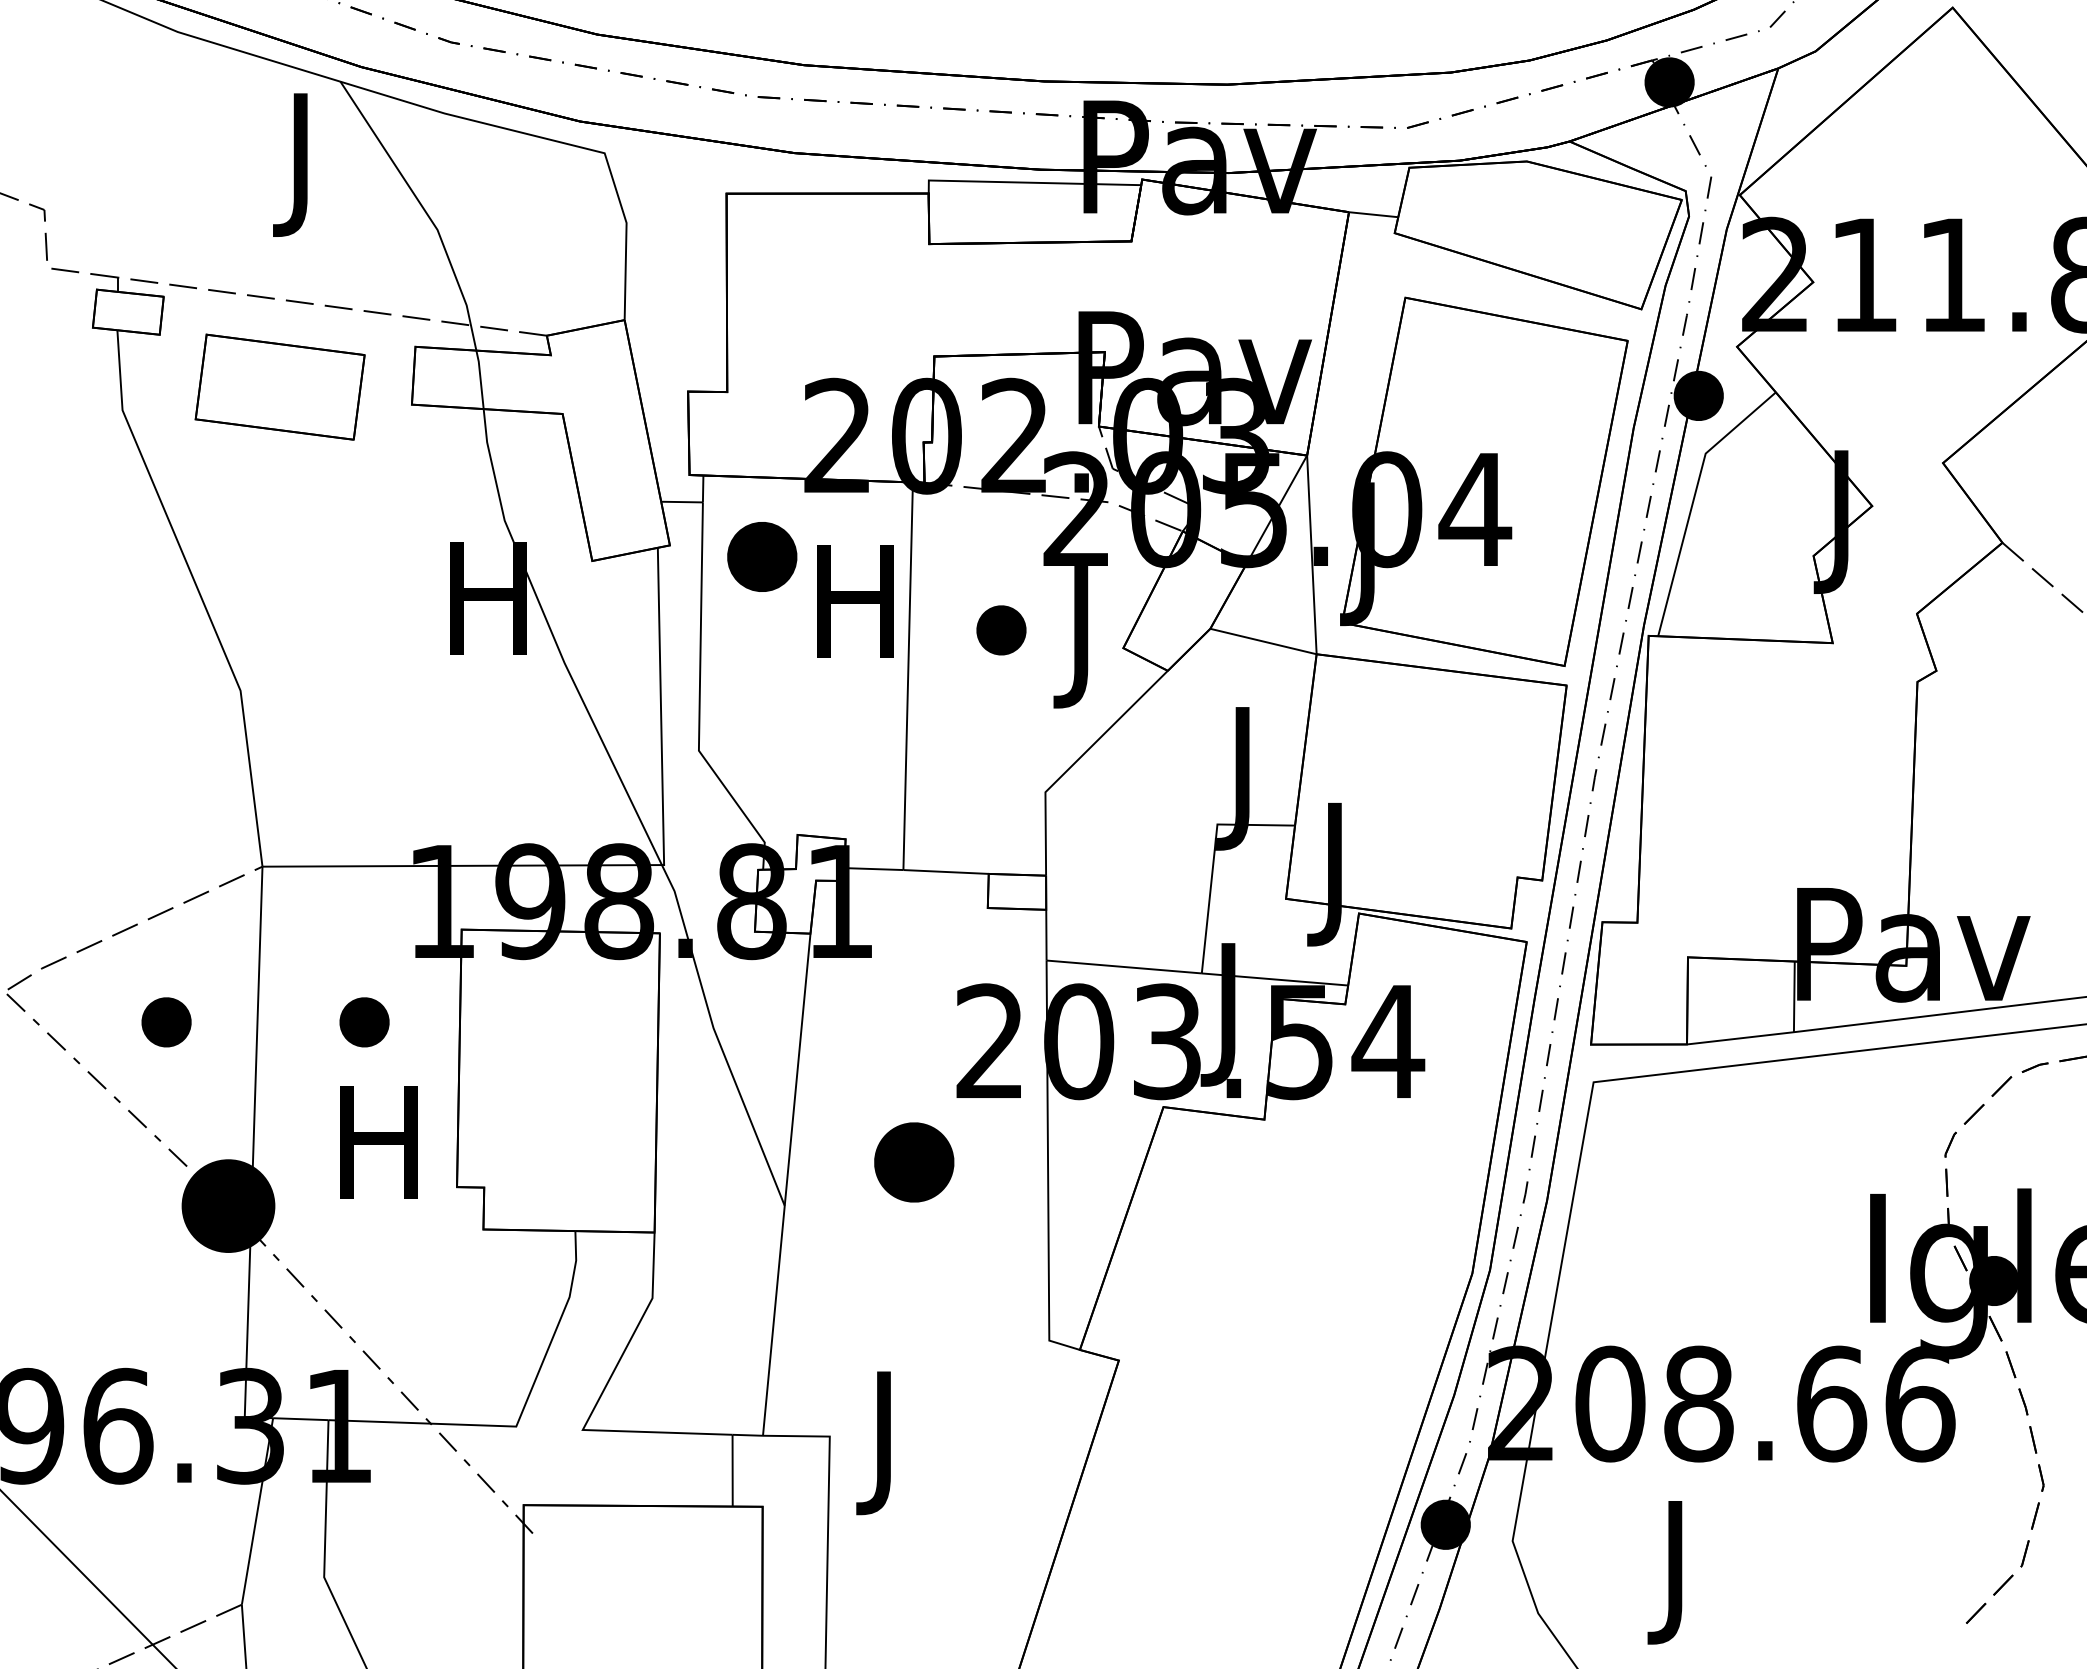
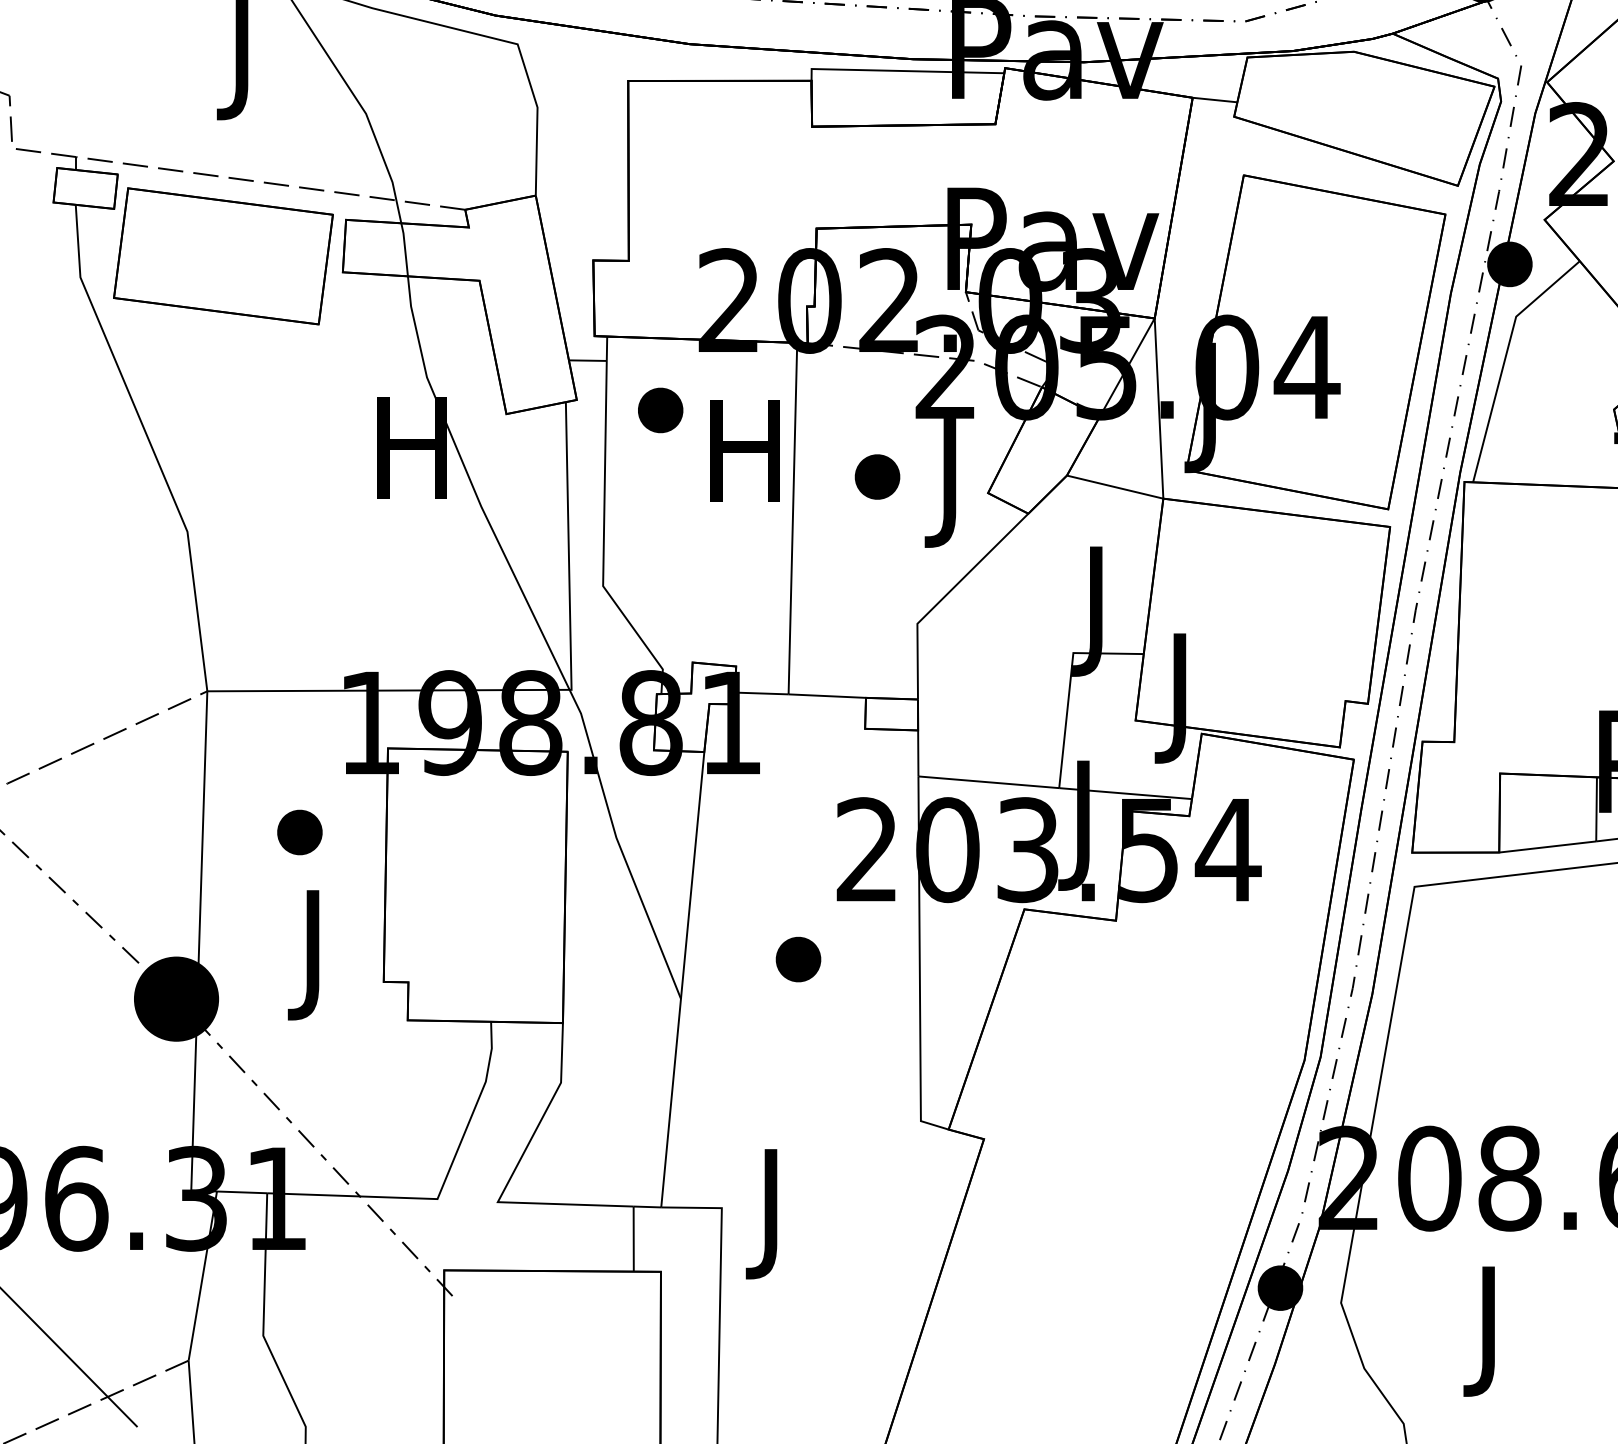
part: (279, 387) -> (222, 256), size x1.43
part: (762, 556) -> (660, 410), size x0.71
part: (166, 1022) -> (120, 832), removed
text: (378, 1157) -> (312, 955), H -> J
part: (914, 1162) -> (798, 959), size x0.62

